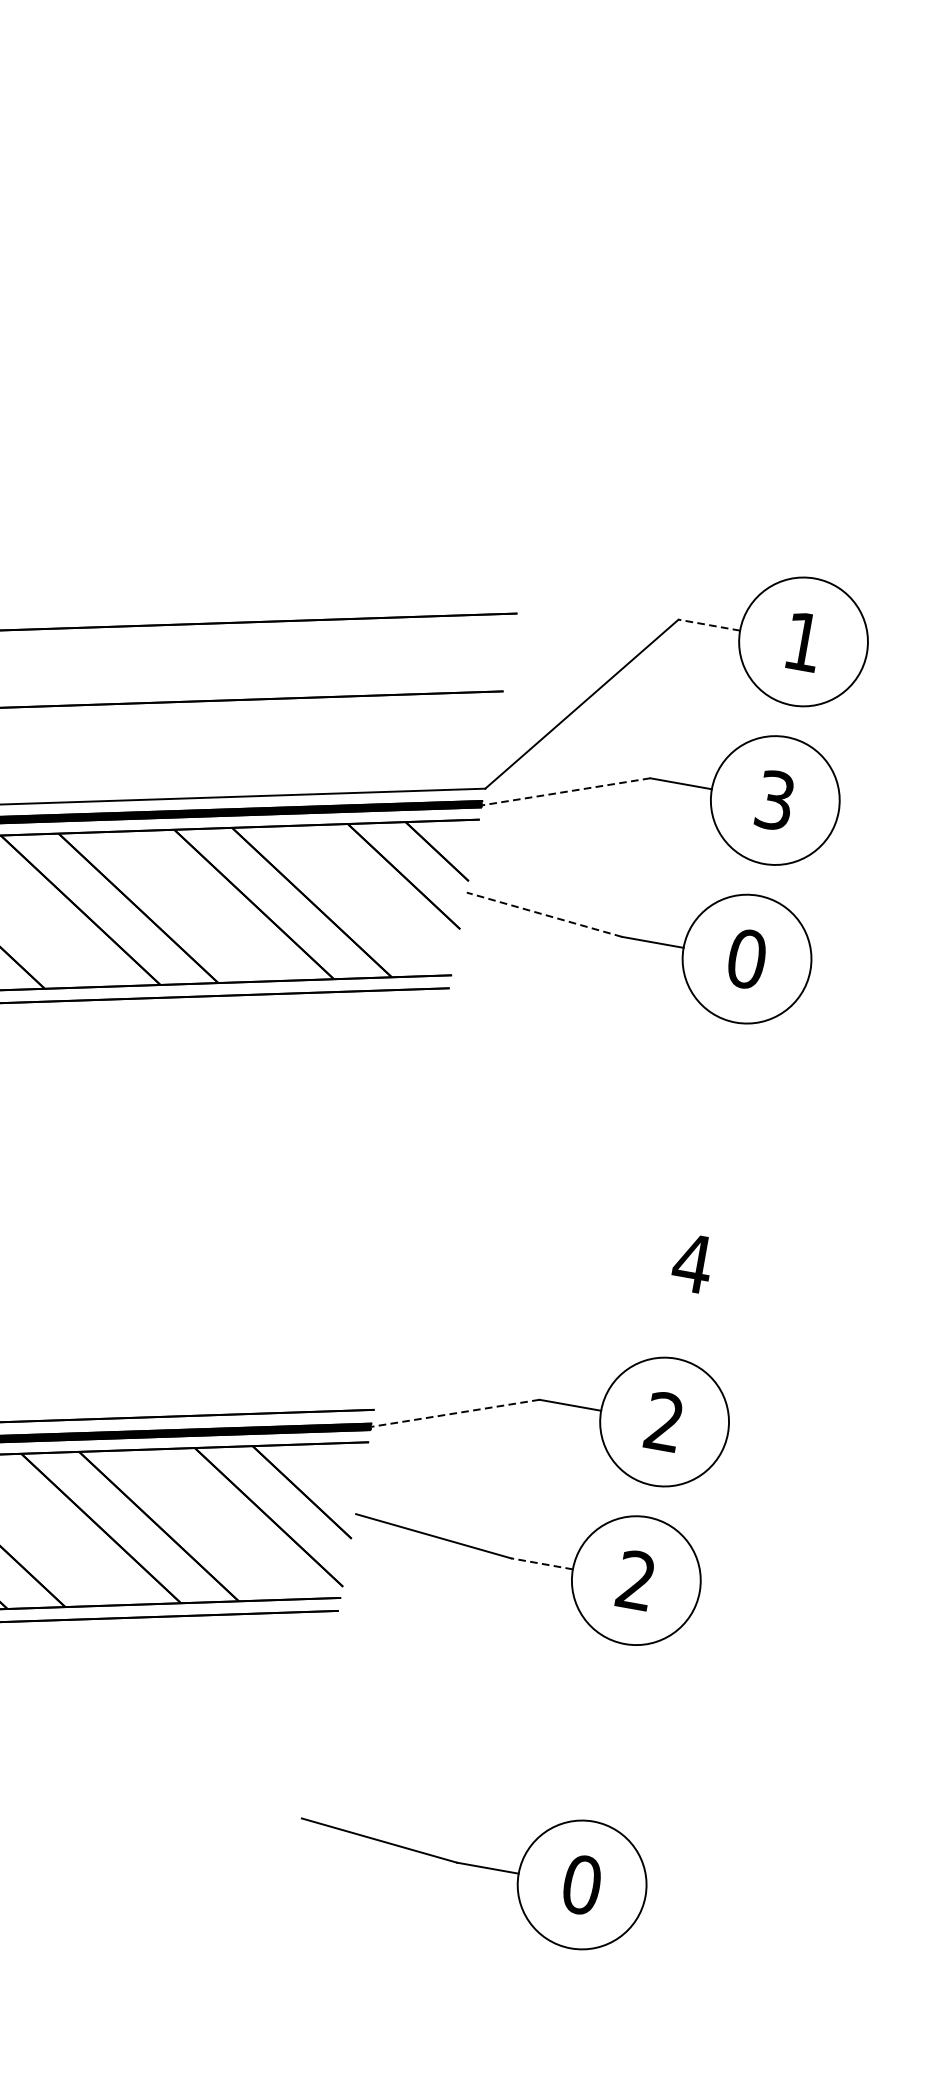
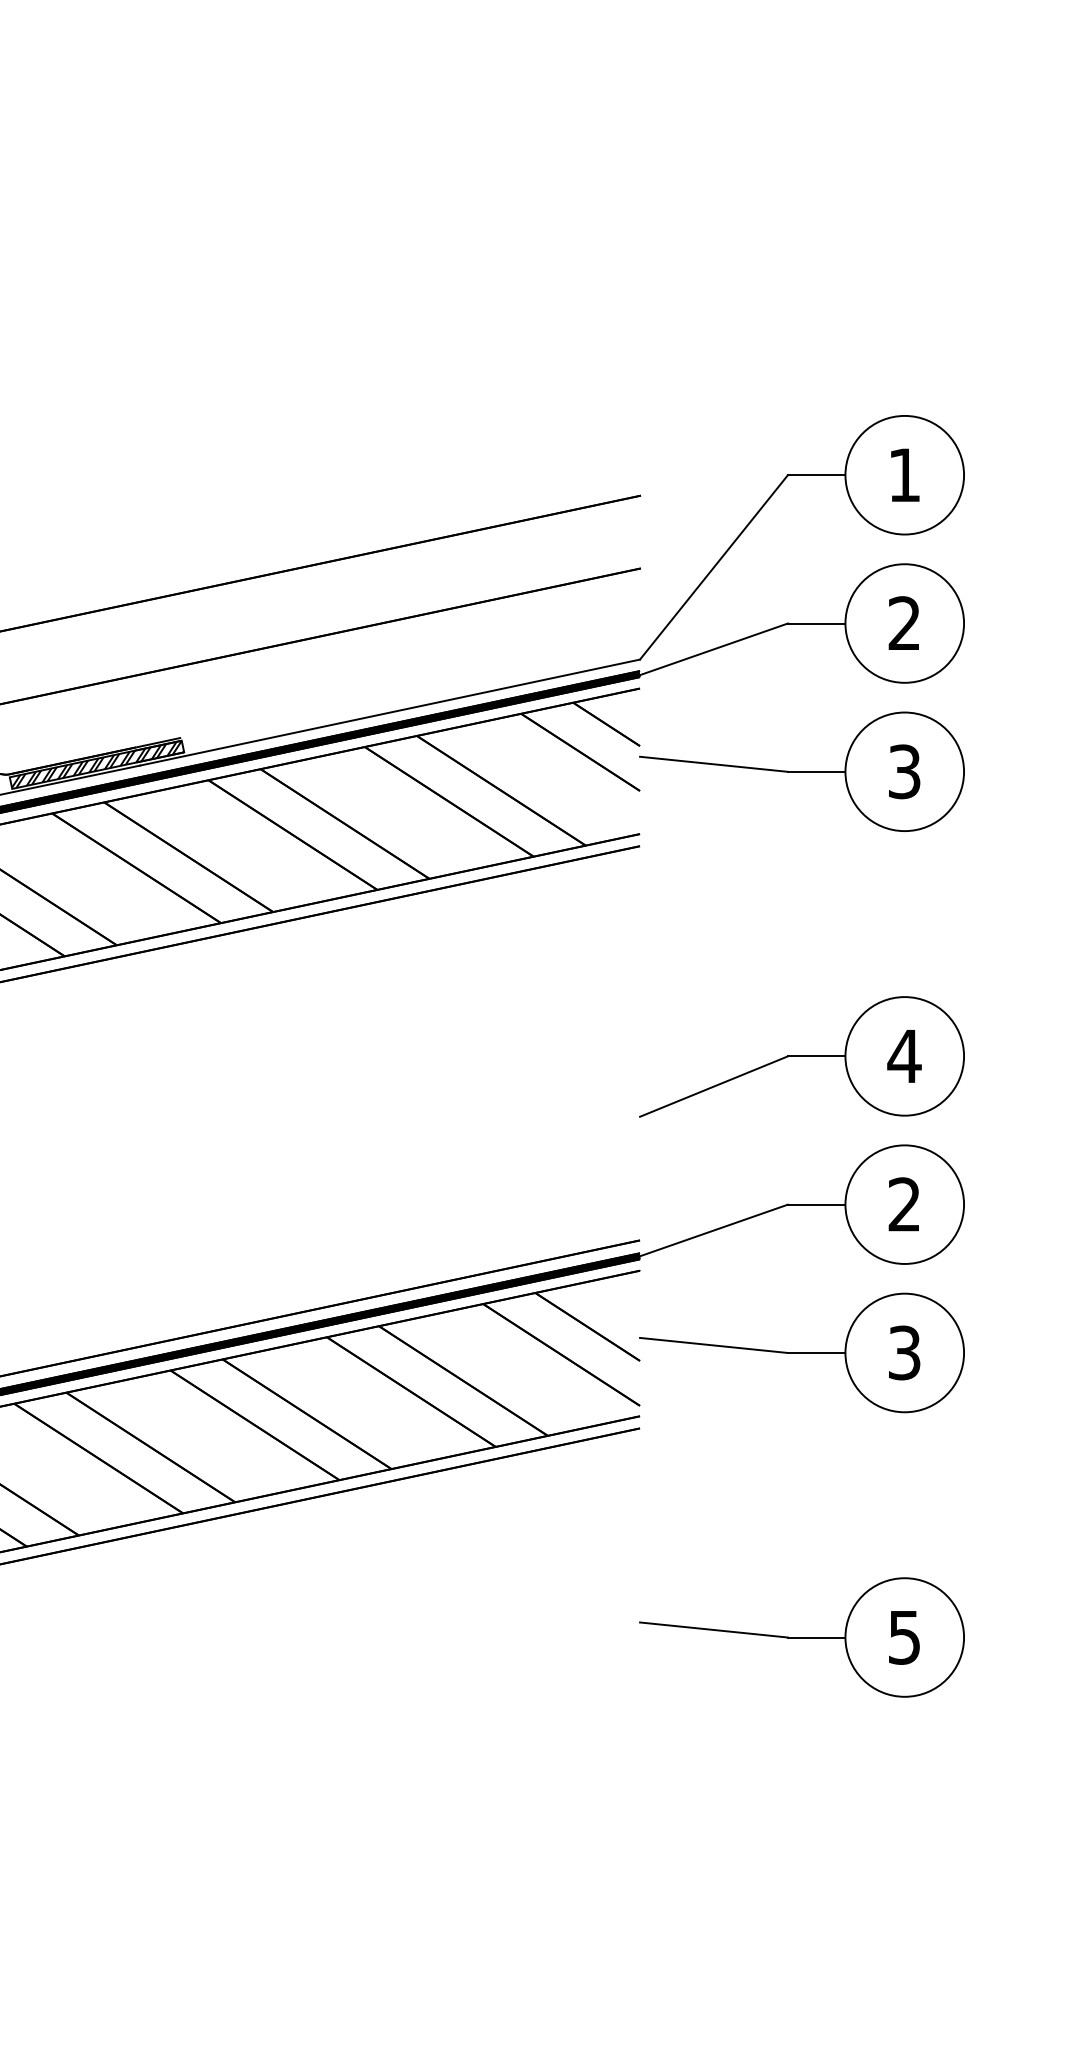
line: (709, 625) -> (816, 475), dashed -> solid
line: (565, 791) -> (713, 649), dashed -> solid
text: (775, 800) -> (904, 623), 3 -> 2
line: (543, 914) -> (713, 764), dashed -> solid
text: (746, 958) -> (904, 771), 0 -> 3
part: (582, 1243) -> (801, 1056), added
line: (455, 1413) -> (713, 1230), dashed -> solid
line: (542, 1563) -> (816, 1352), dashed -> solid
text: (636, 1580) -> (904, 1352), 2 -> 3
text: (581, 1884) -> (904, 1637), 0 -> 5

